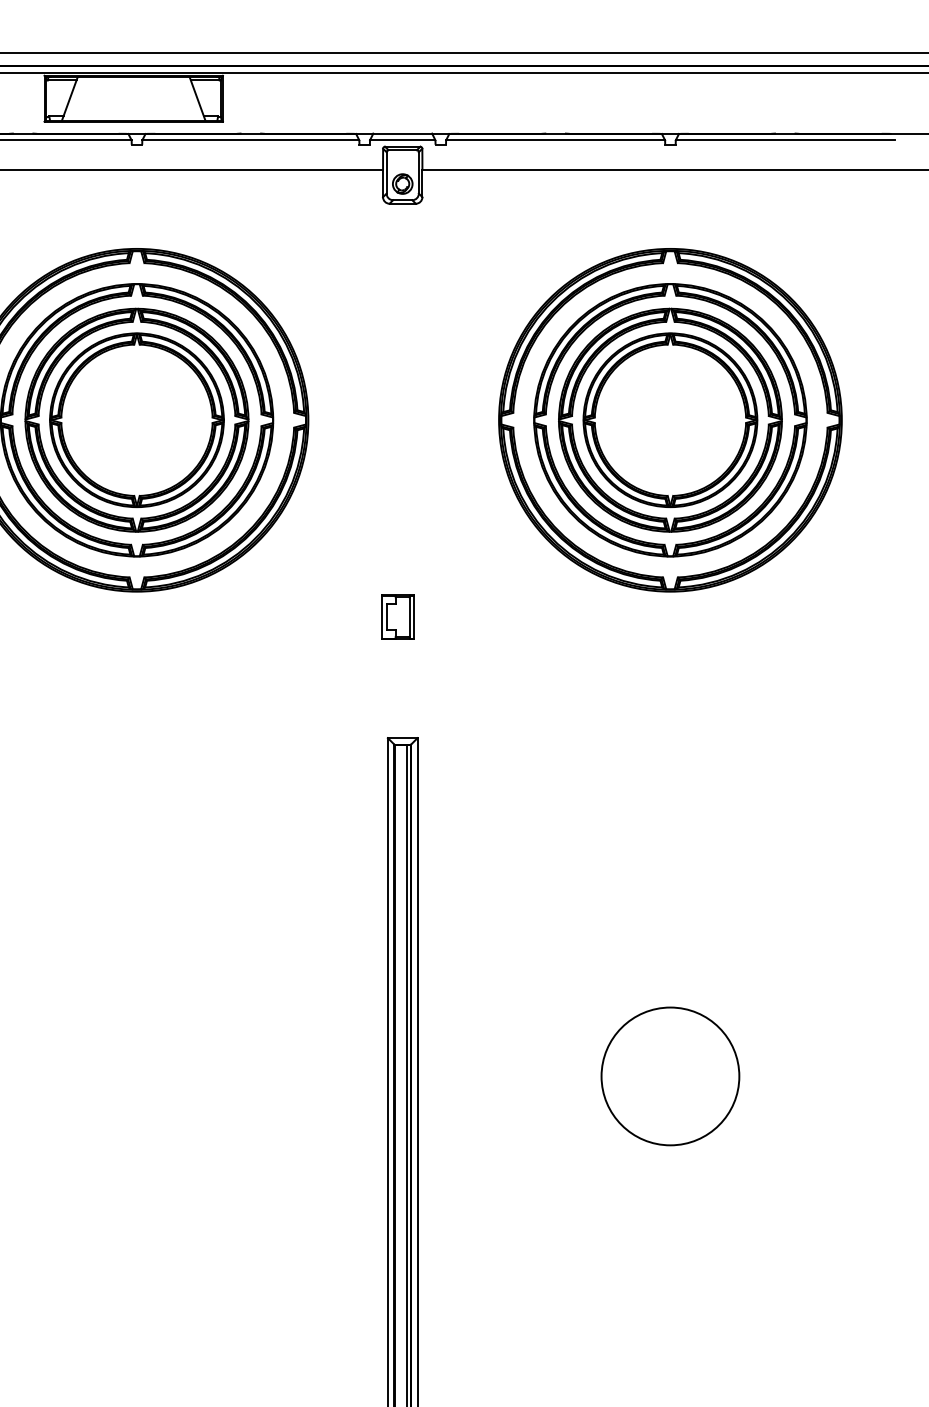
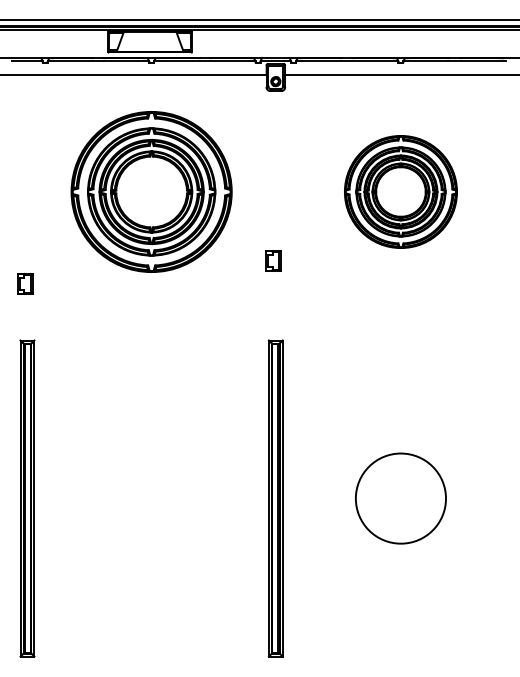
part: (669, 419) -> (400, 191), size x0.7
part: (397, 616) -> (273, 260), moved
circle: (669, 1076) -> (400, 498), size x1.4

